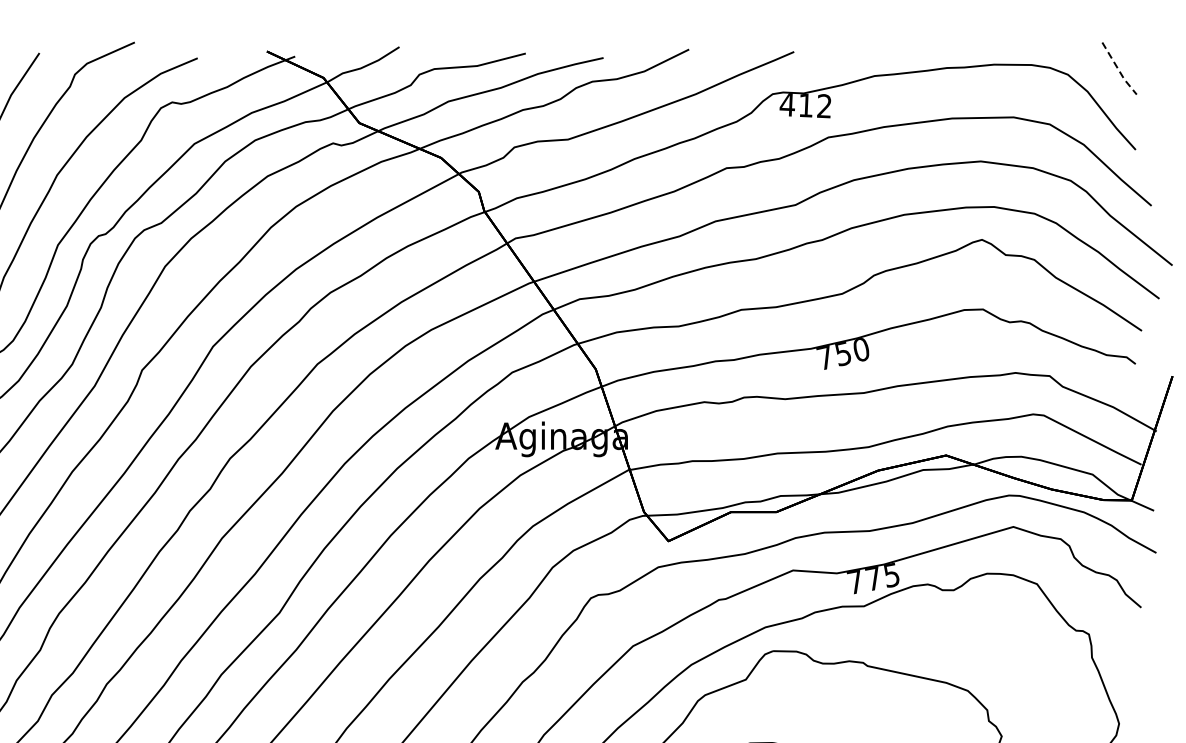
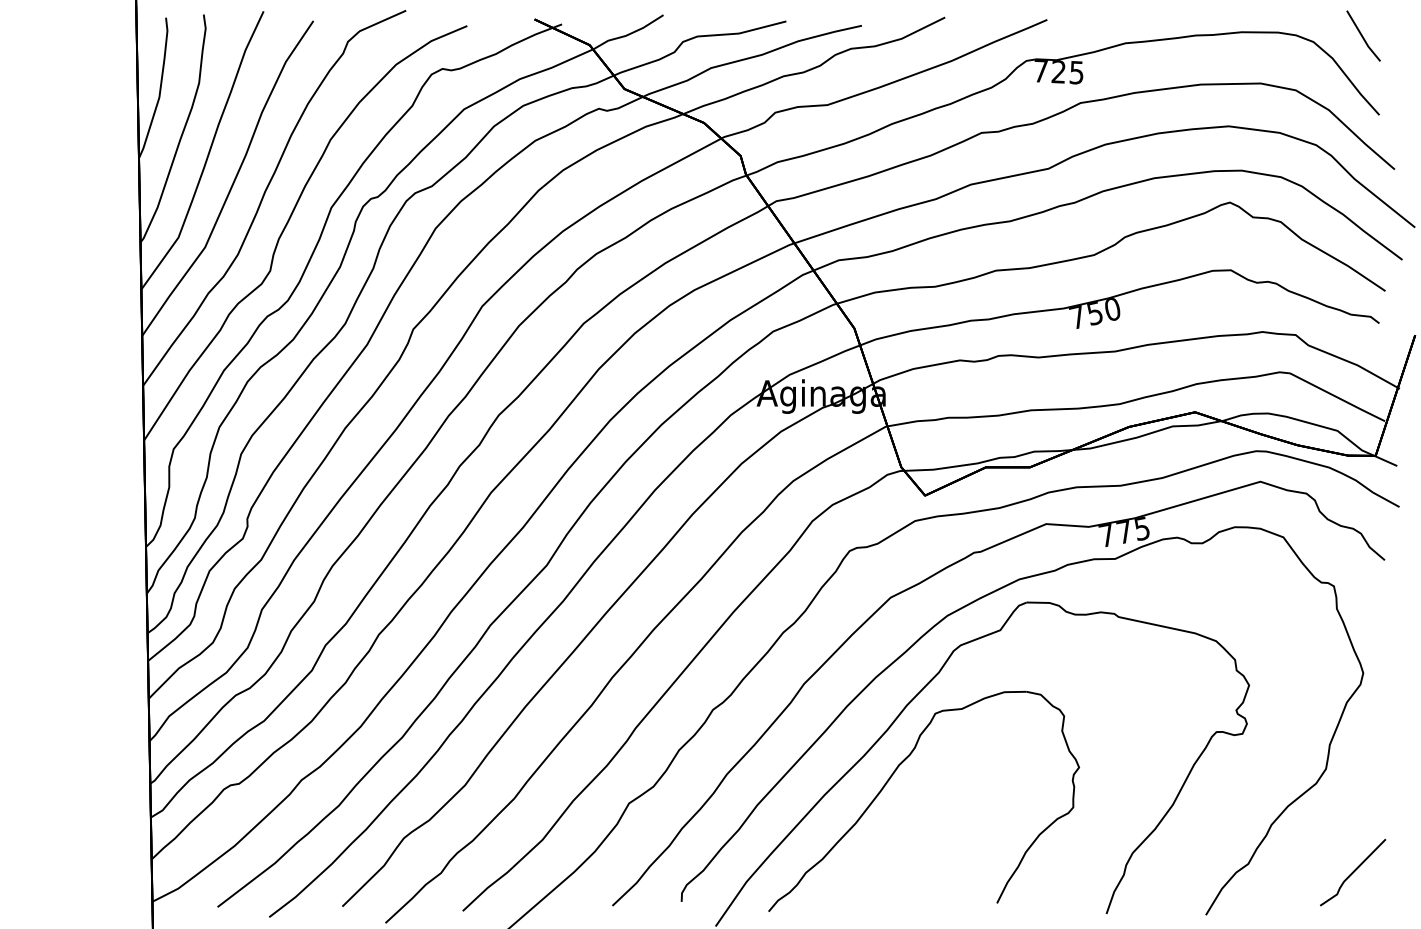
line: (1118, 70) -> (1362, 37), dashed -> solid
text: (805, 106) -> (1058, 72), 412 -> 725

